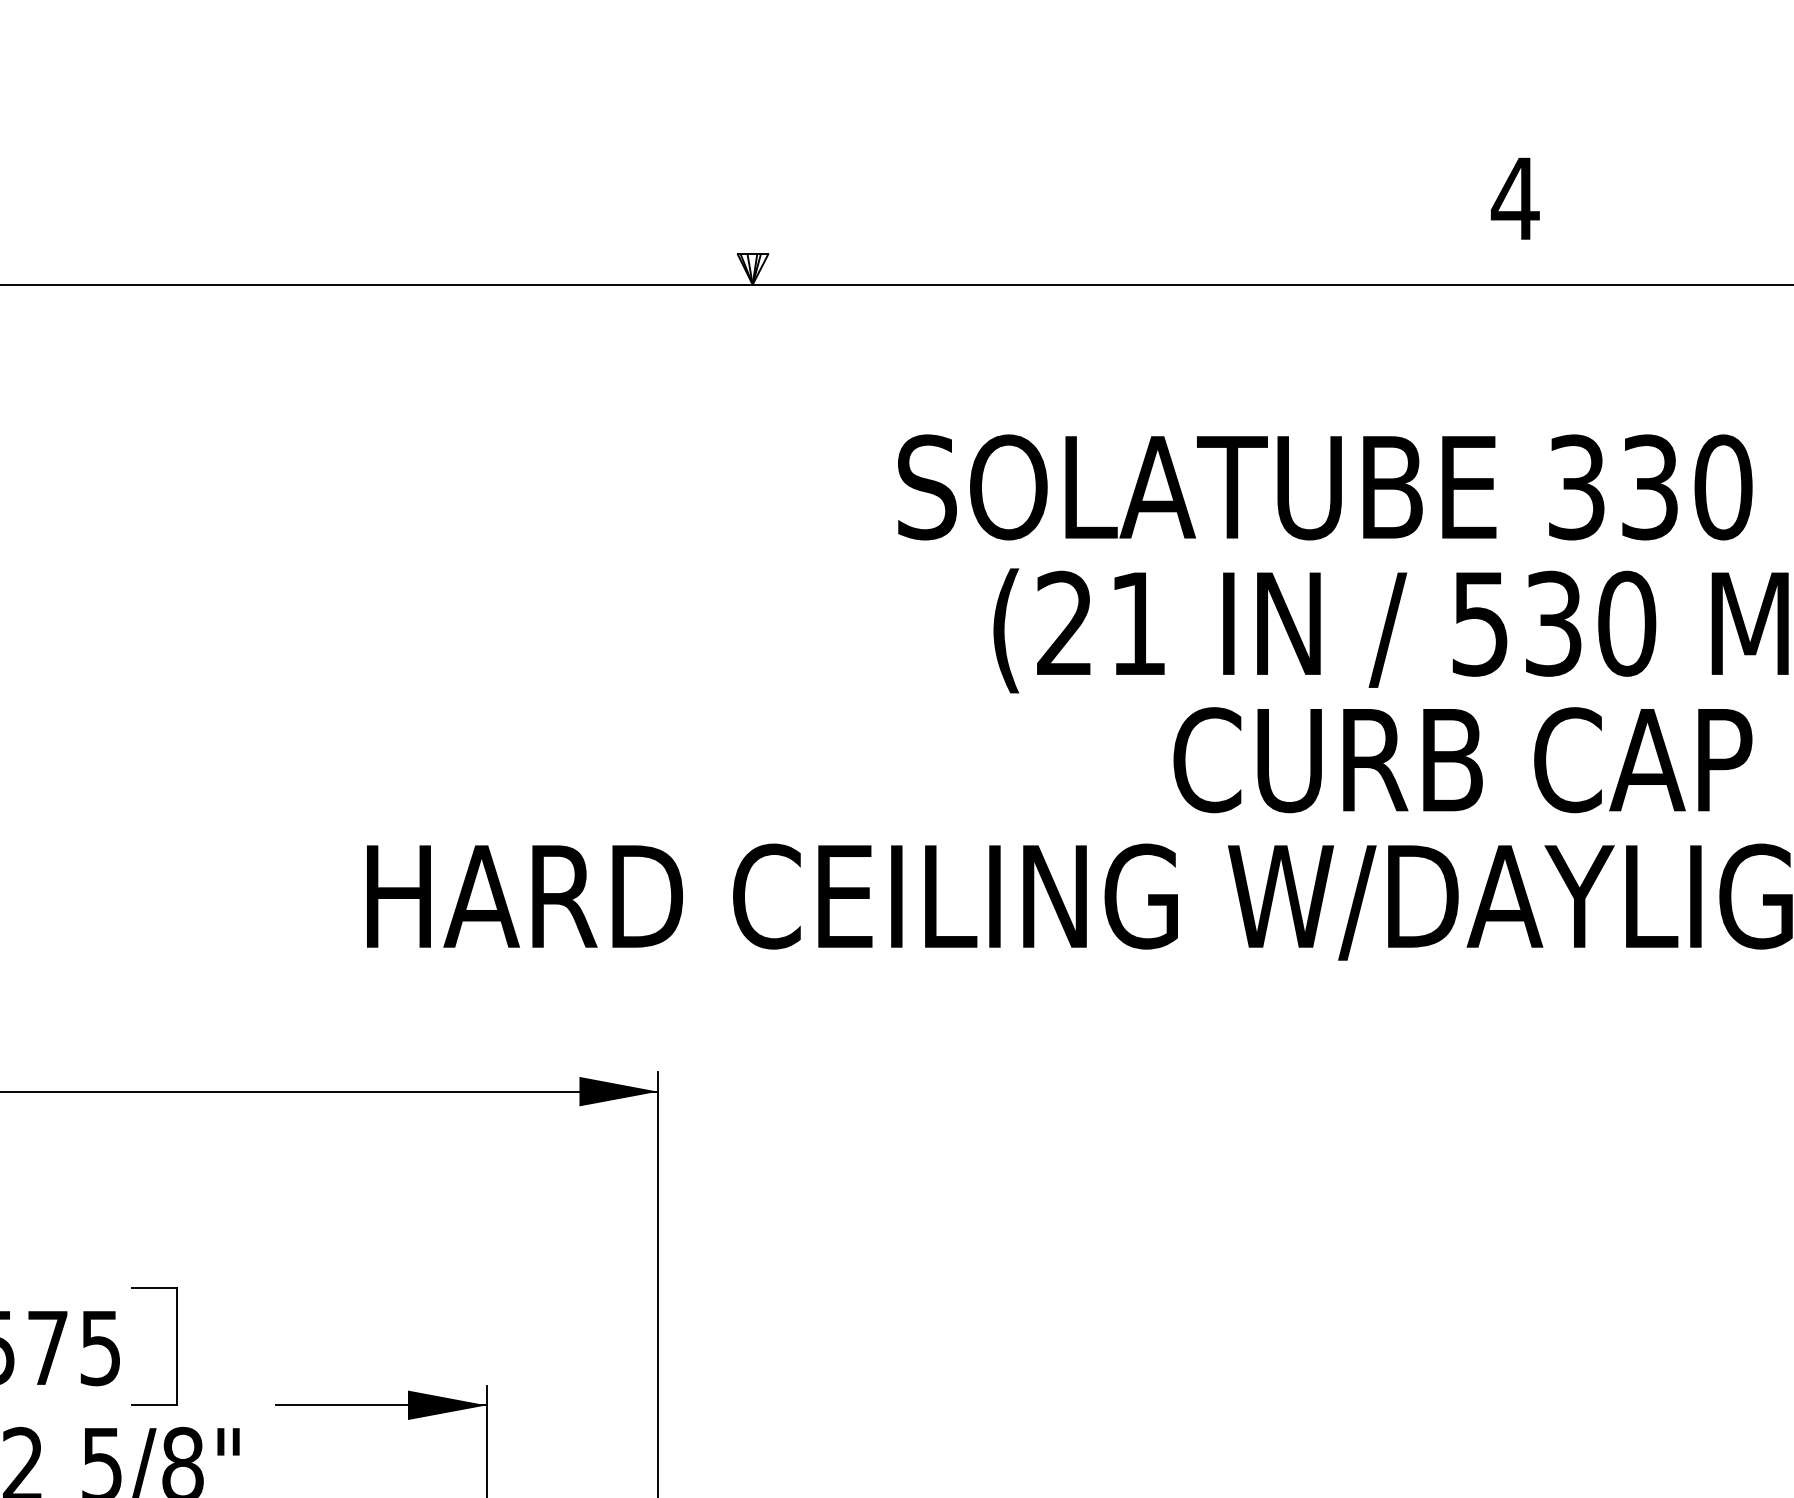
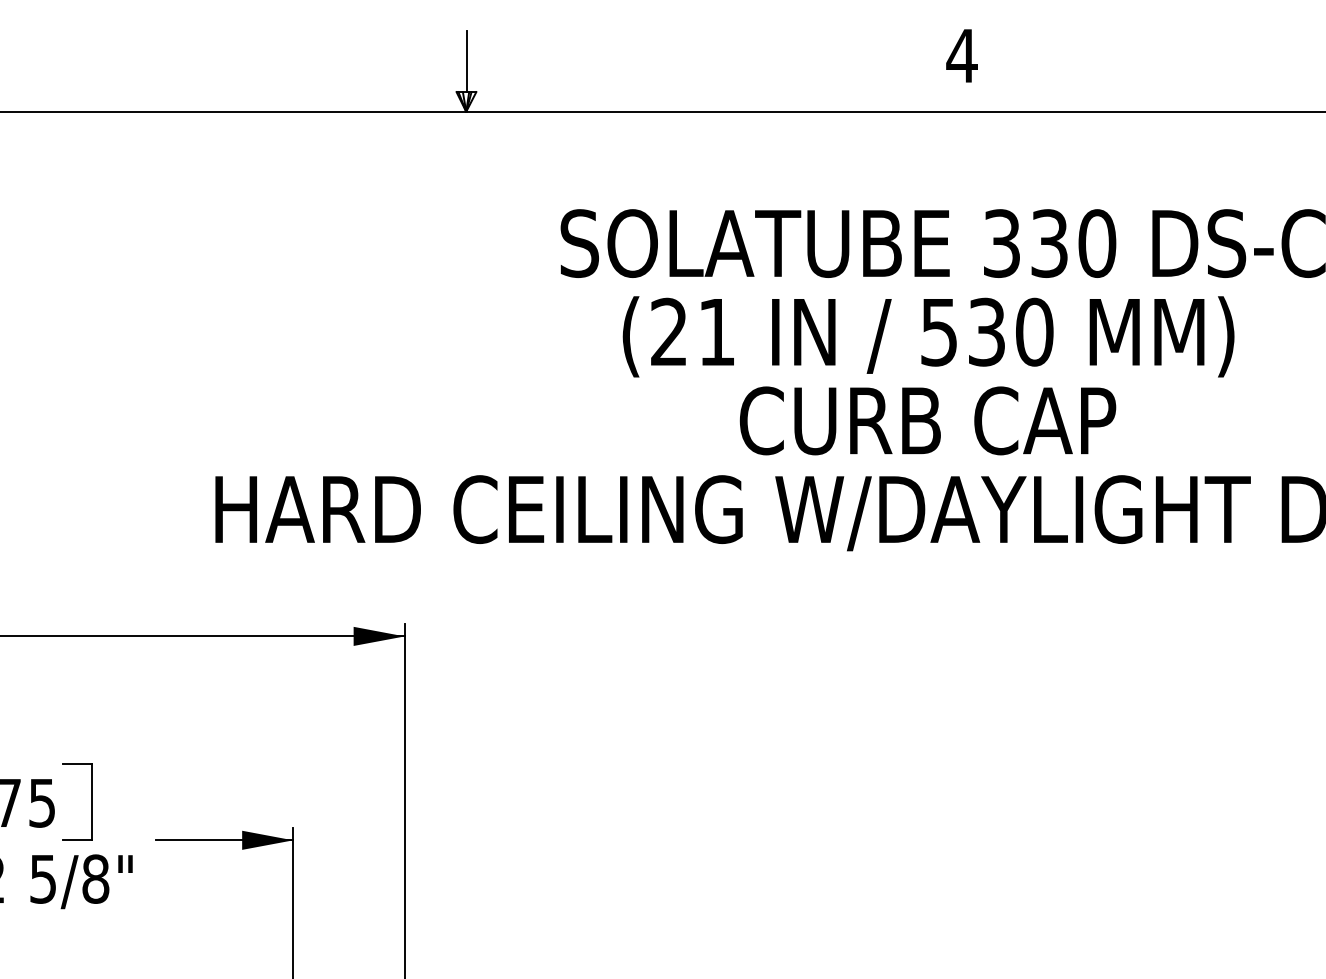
line: (753, 207) -> (466, 61), added

